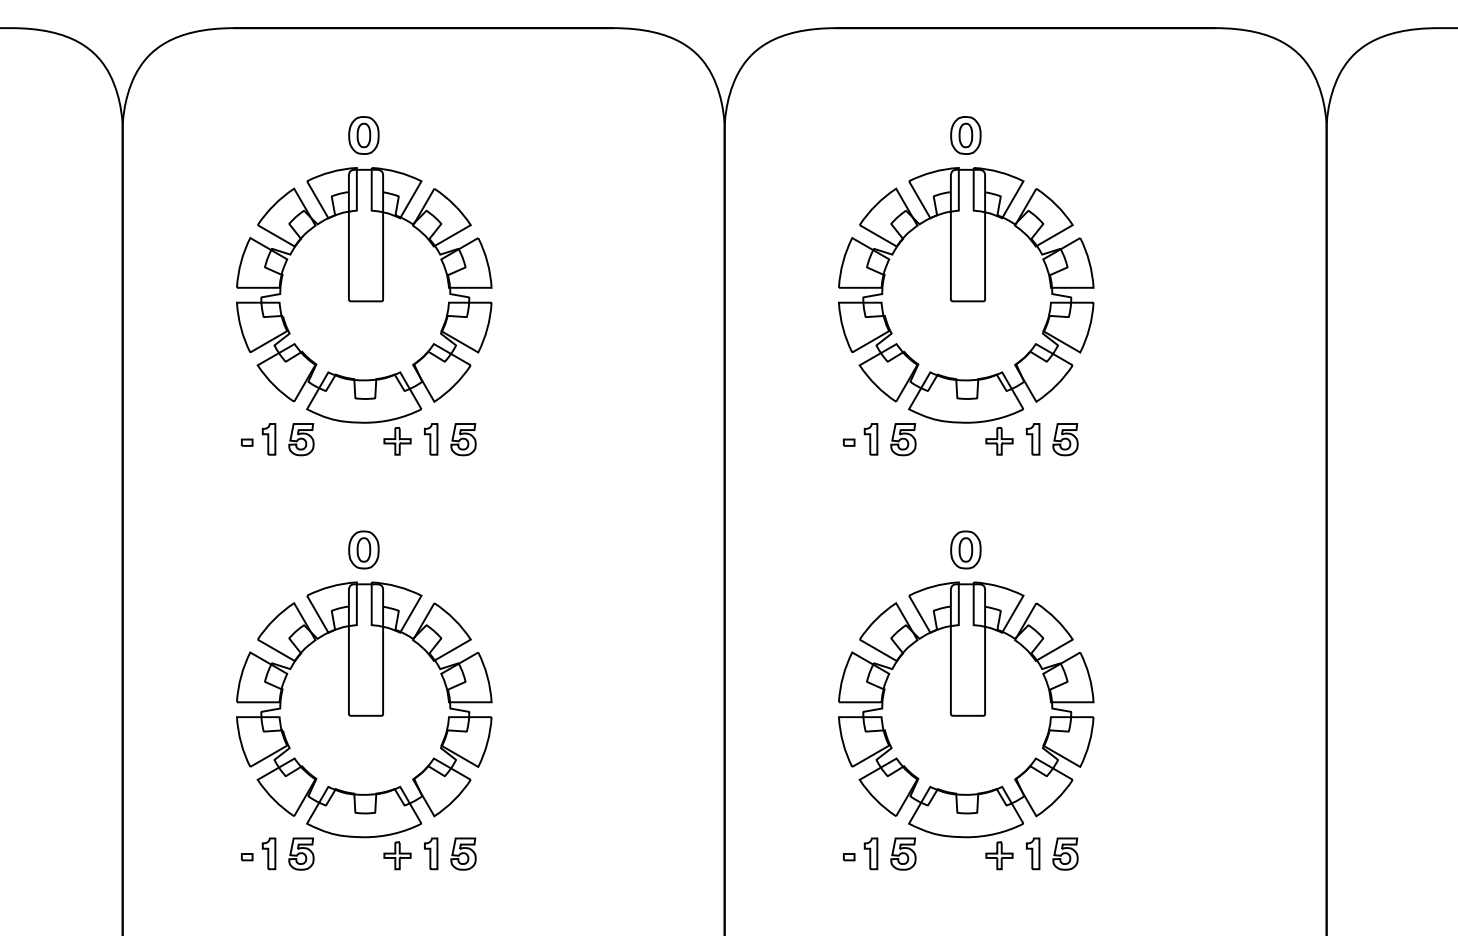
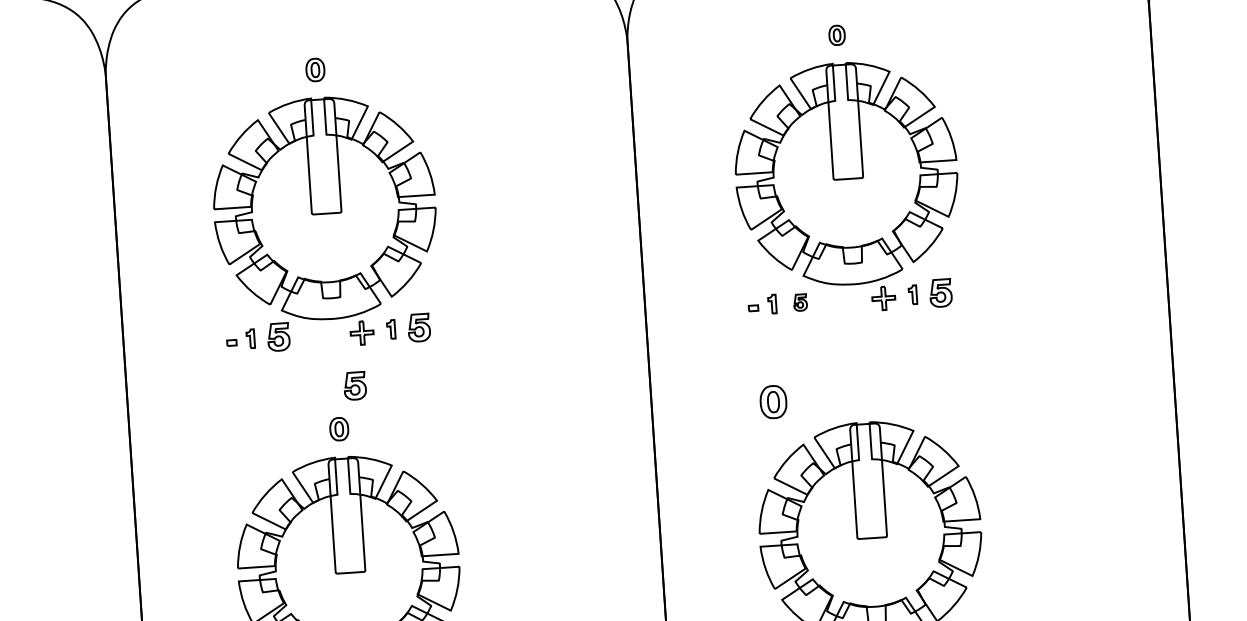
part: (363, 135) -> (315, 70), size x0.7
part: (965, 135) -> (836, 35), size x0.6
part: (268, 439) -> (250, 338), size x0.7
part: (431, 439) -> (391, 329), size x0.7
part: (870, 439) -> (771, 304), size x0.7
part: (903, 439) -> (800, 302), size x0.6
part: (1033, 439) -> (913, 294), size x0.7
part: (385, 501) -> (355, 385), added
part: (363, 549) -> (338, 428), size x0.7
part: (965, 549) -> (773, 401), moved

